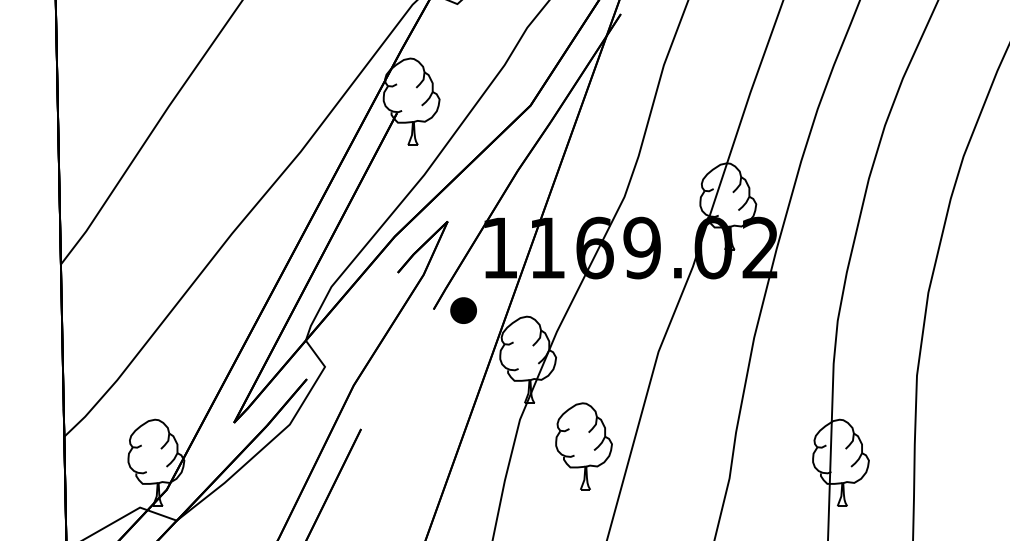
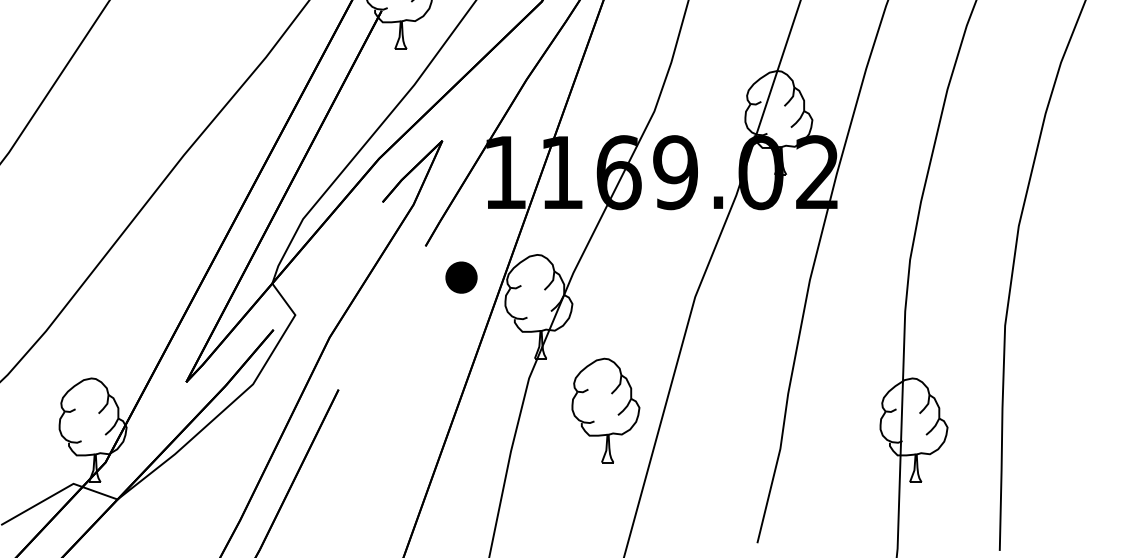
part: (463, 310) -> (461, 277), moved

